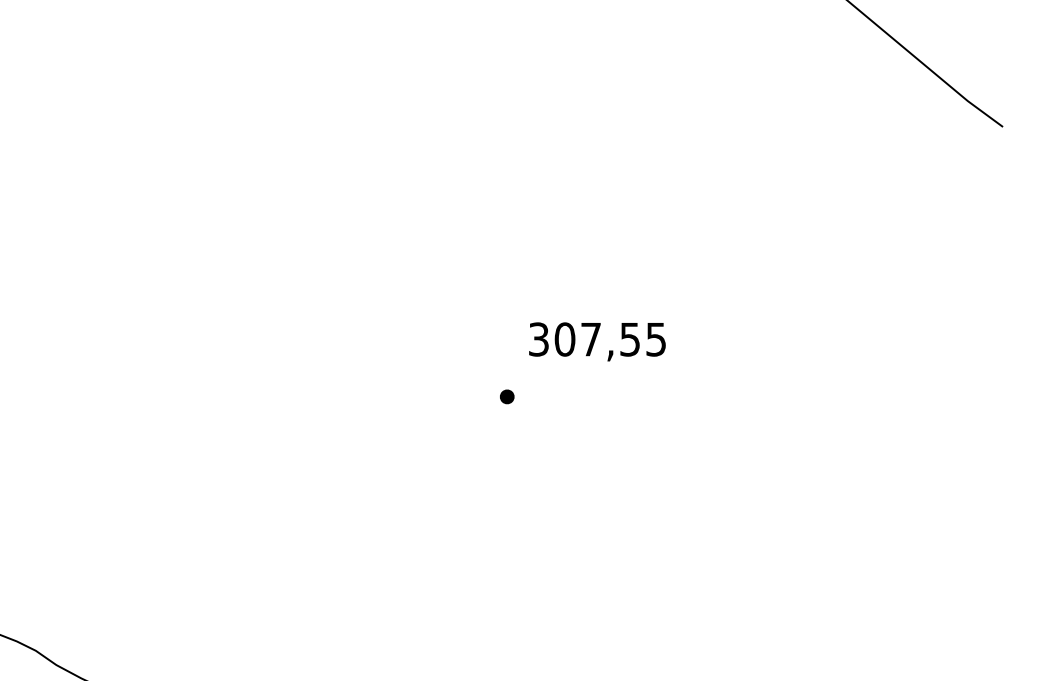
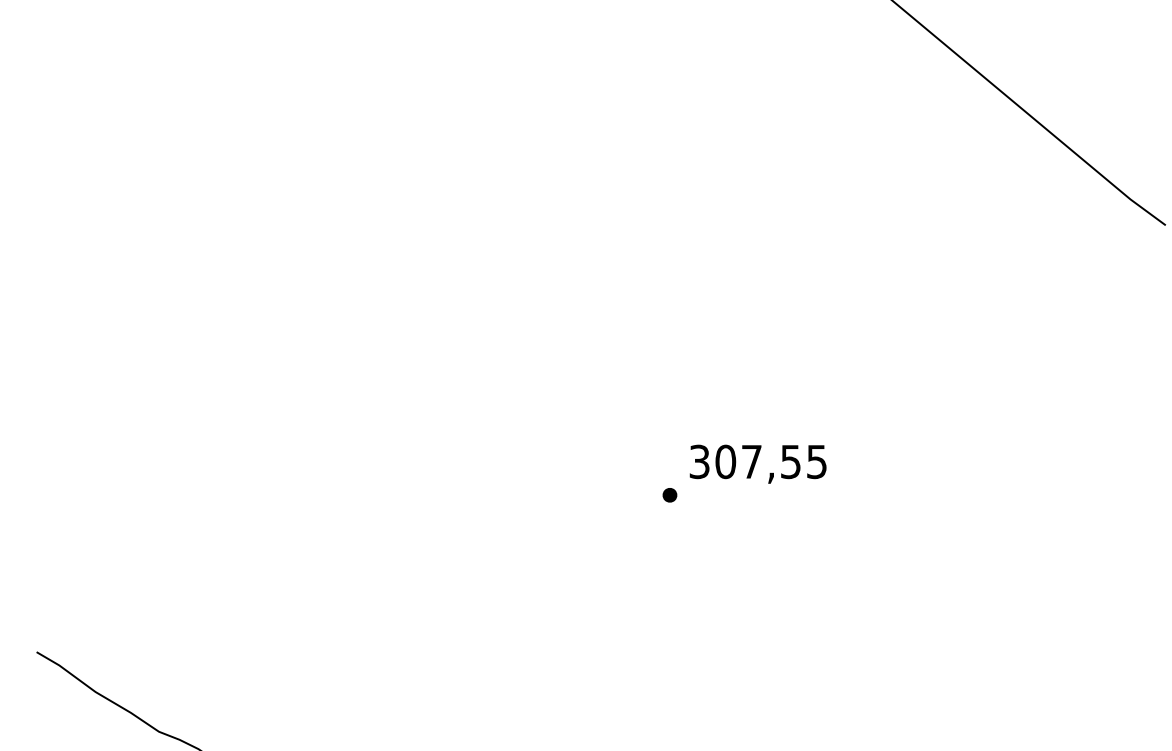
text: (596, 341) -> (757, 463), moved

